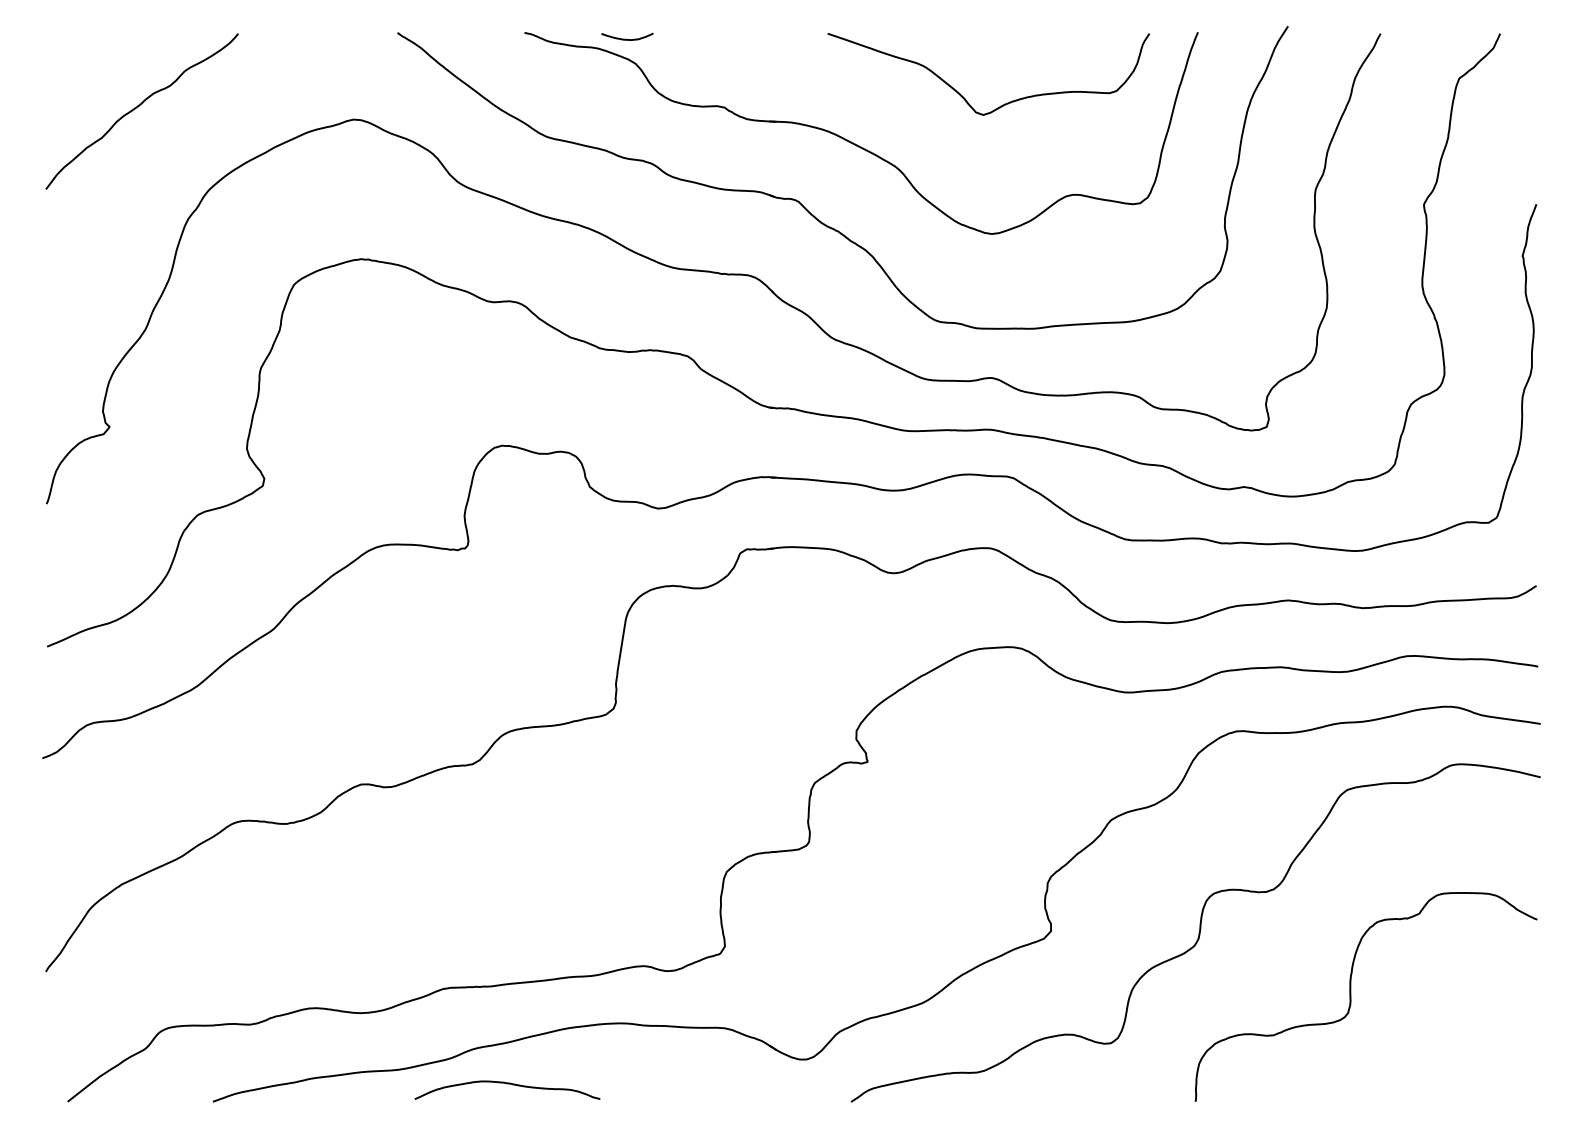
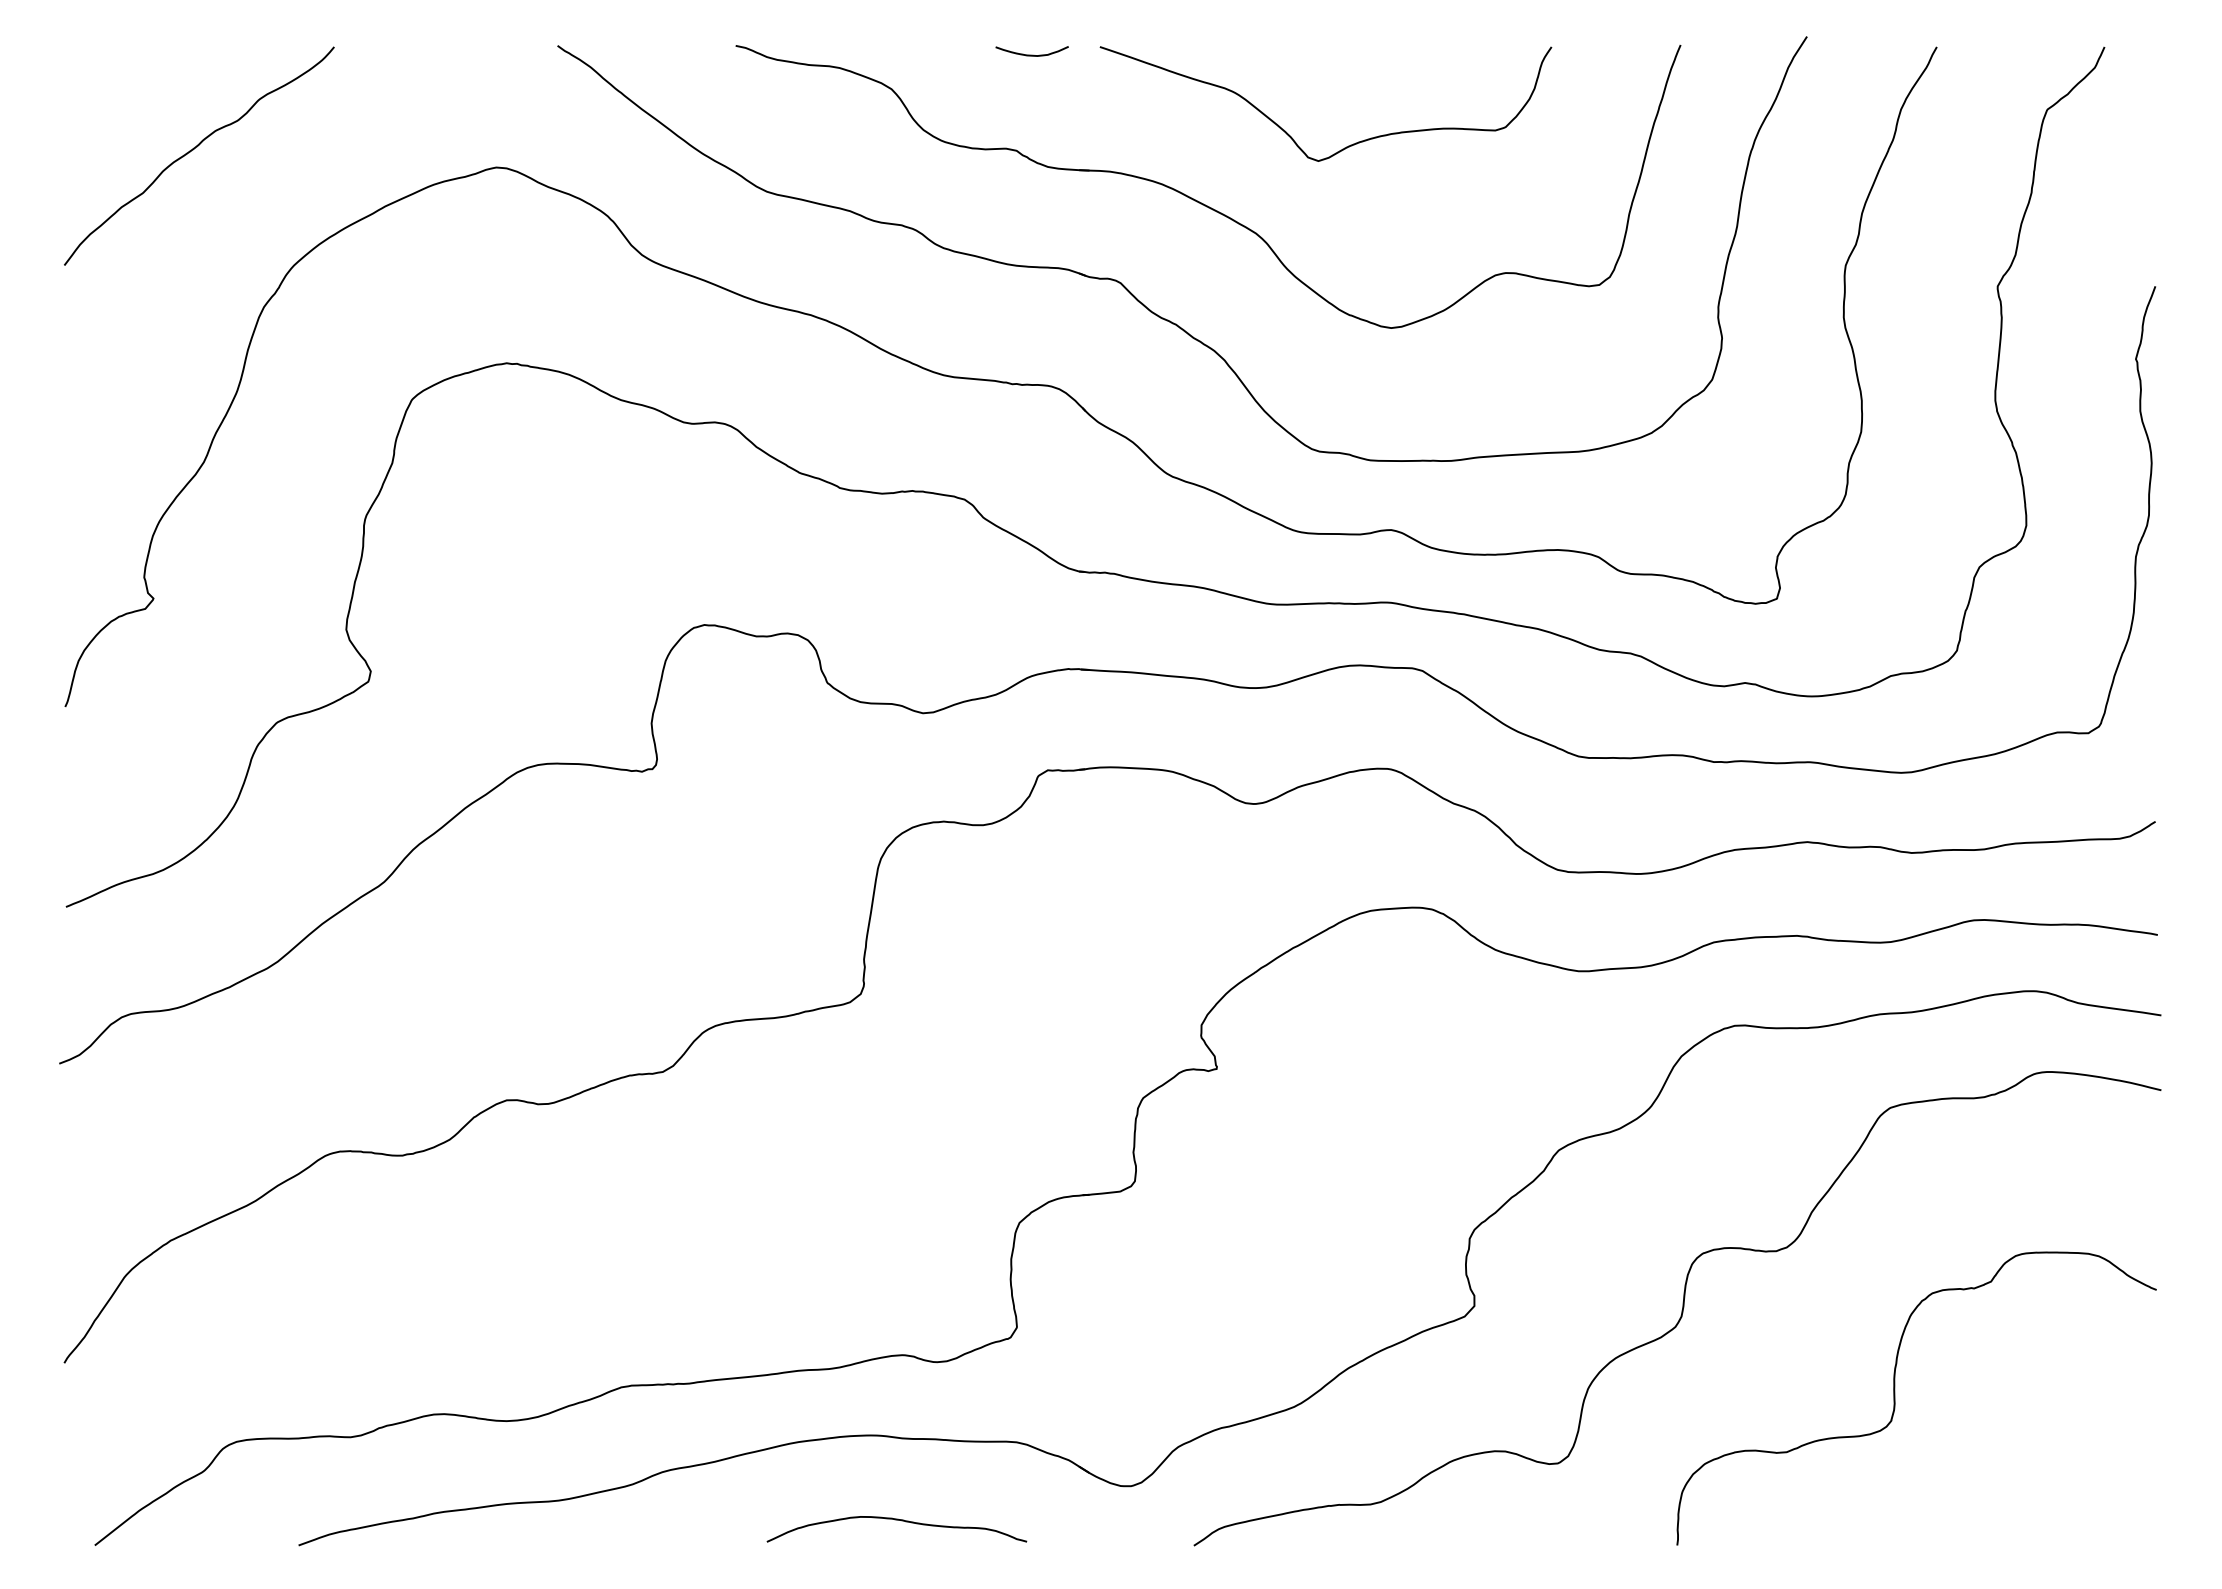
curve: (626, 39) -> (1031, 54), moved
curve: (964, 97) -> (1291, 136), moved
curve: (507, 1083) -> (896, 1520), moved

